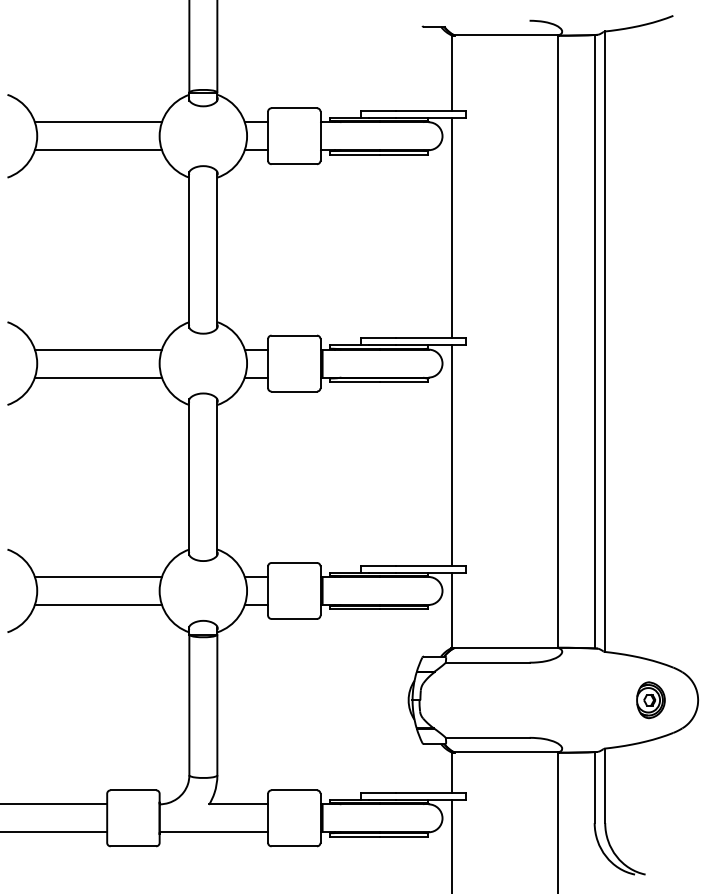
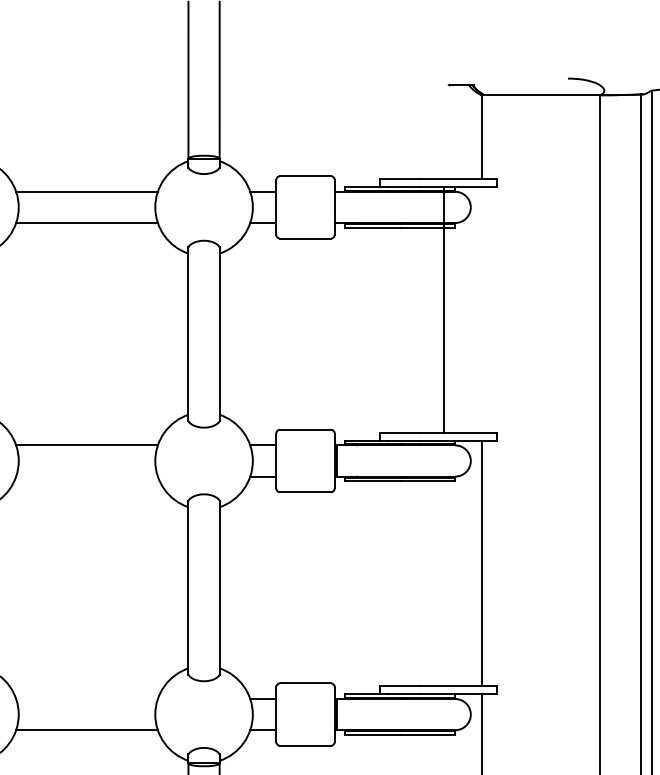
line: (452, 227) -> (444, 309), moved
line: (97, 377) -> (85, 476), removed
line: (97, 576) -> (85, 698), removed

